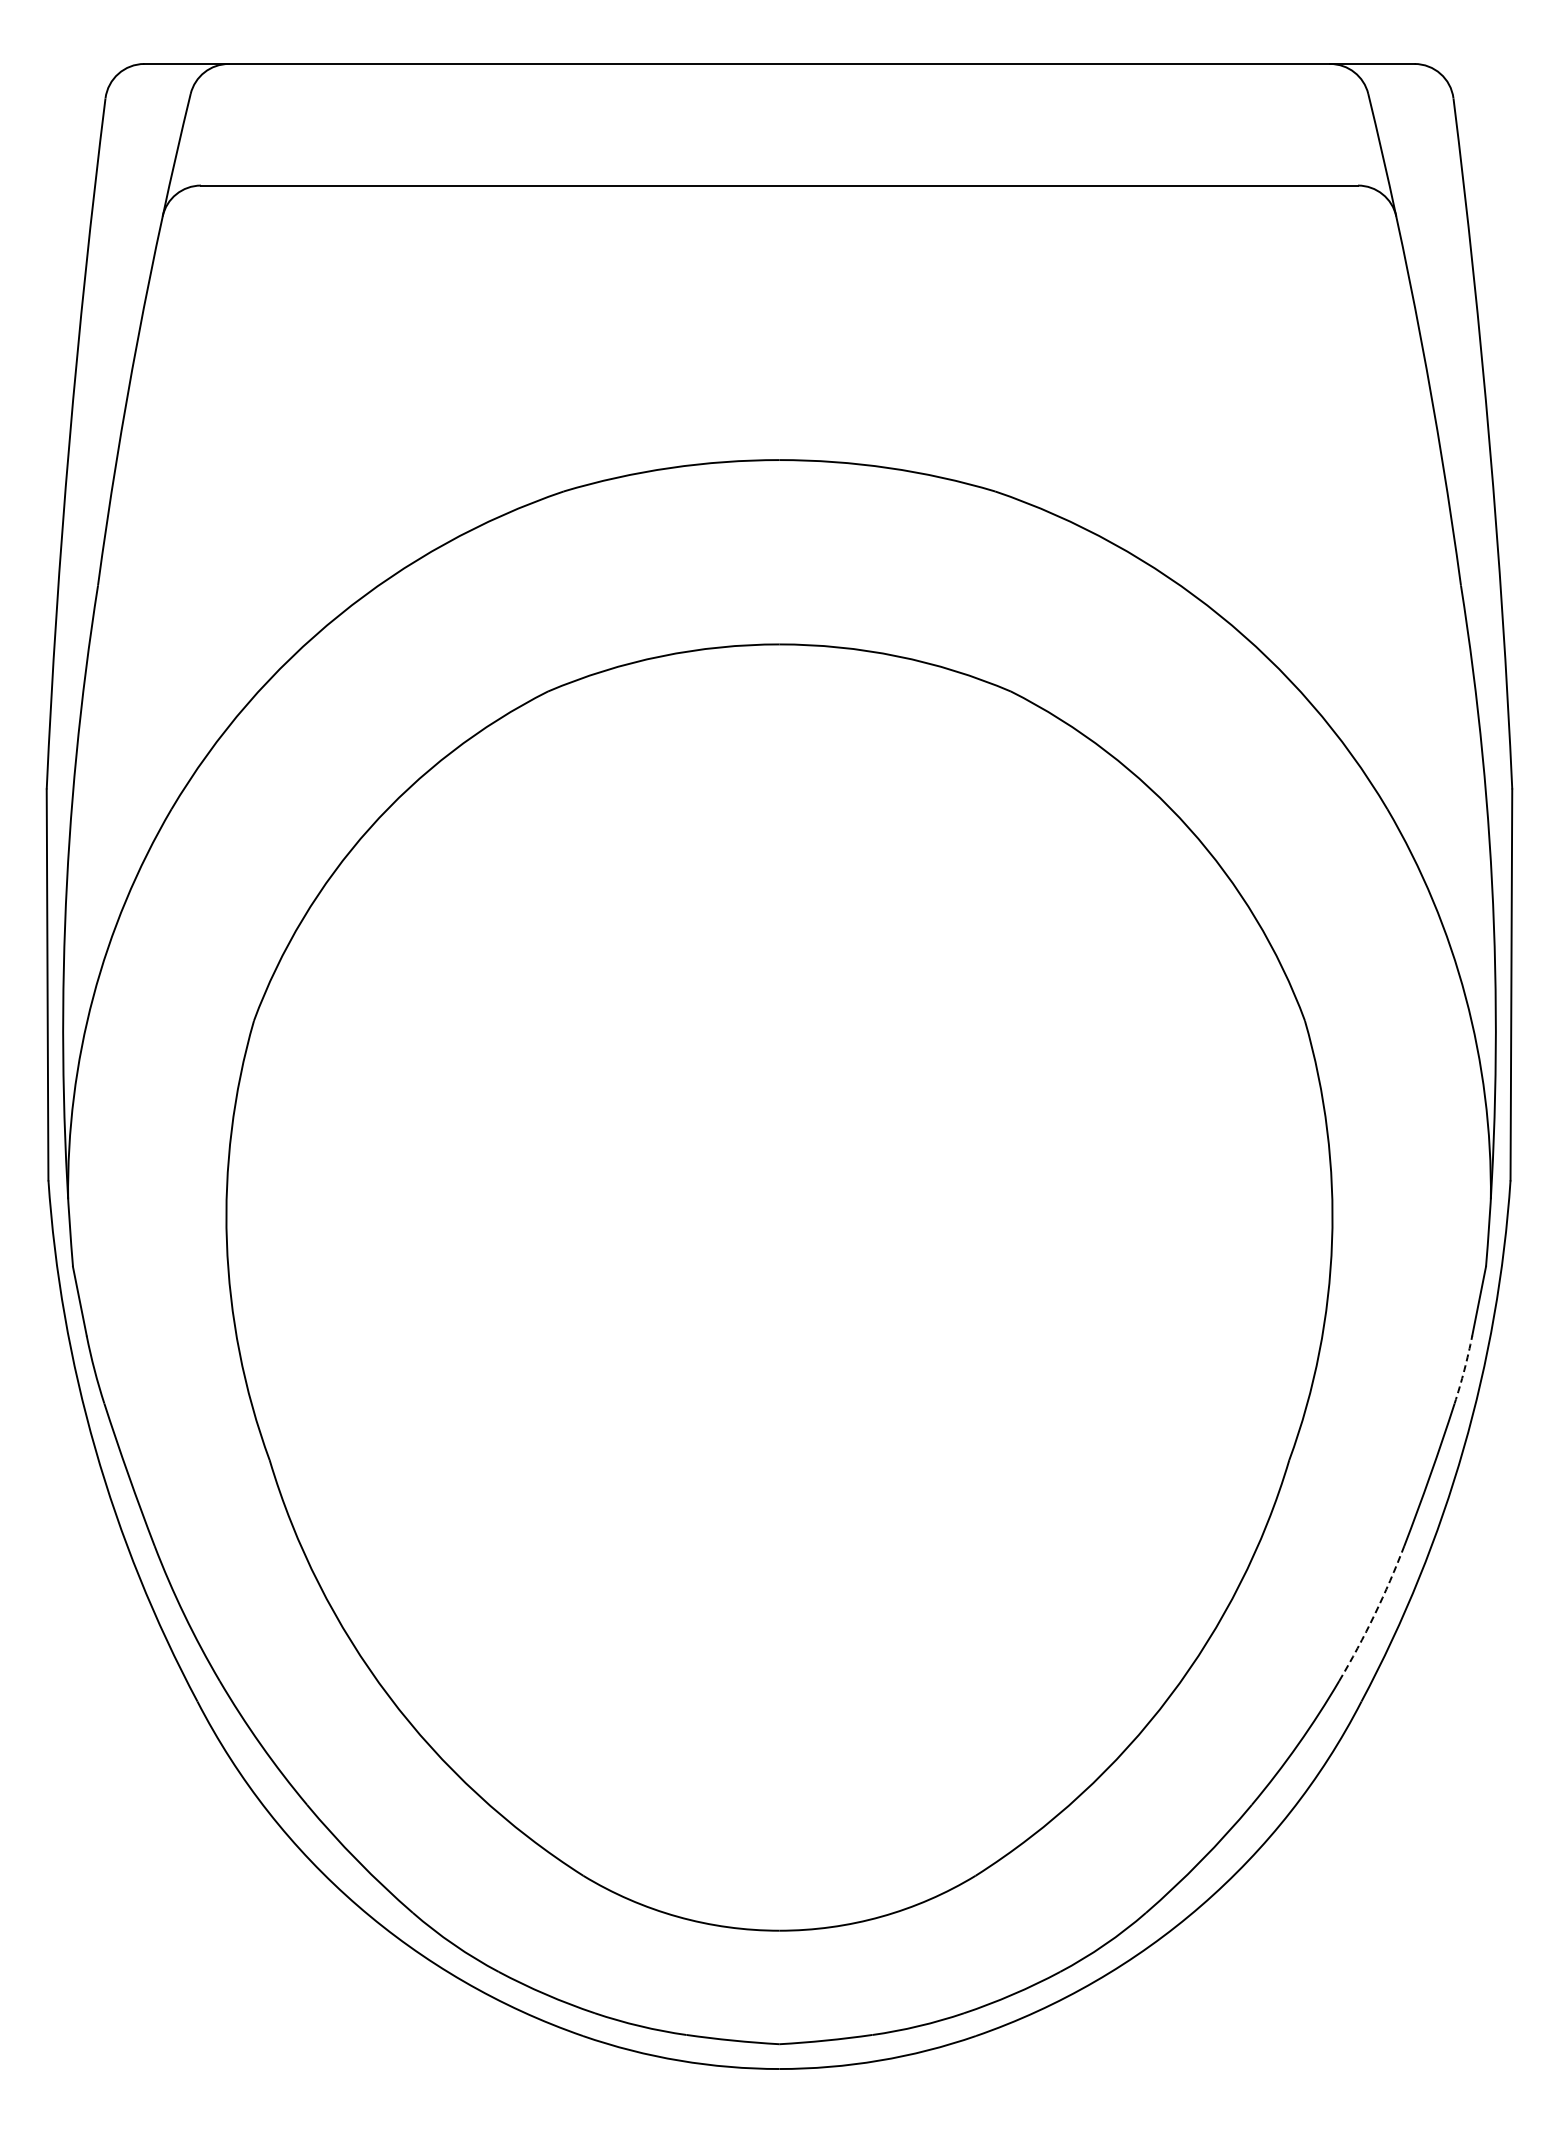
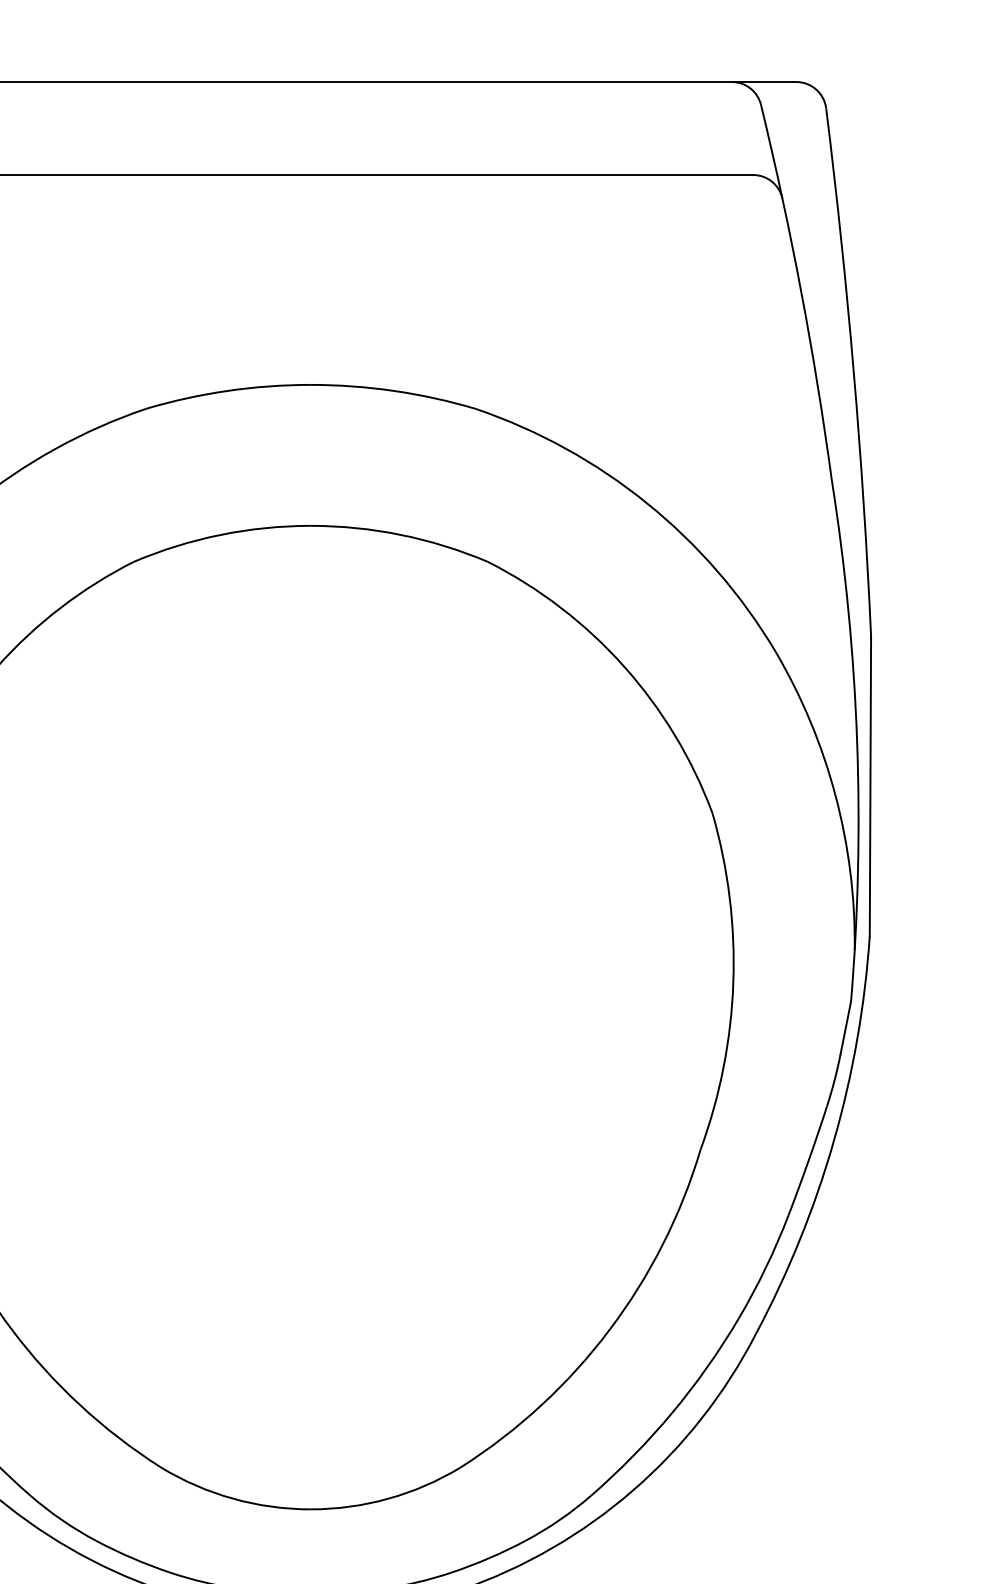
arc: (1464, 1369) -> (834, 1080), dashed -> solid
arc: (1374, 1614) -> (765, 1267), dashed -> solid

